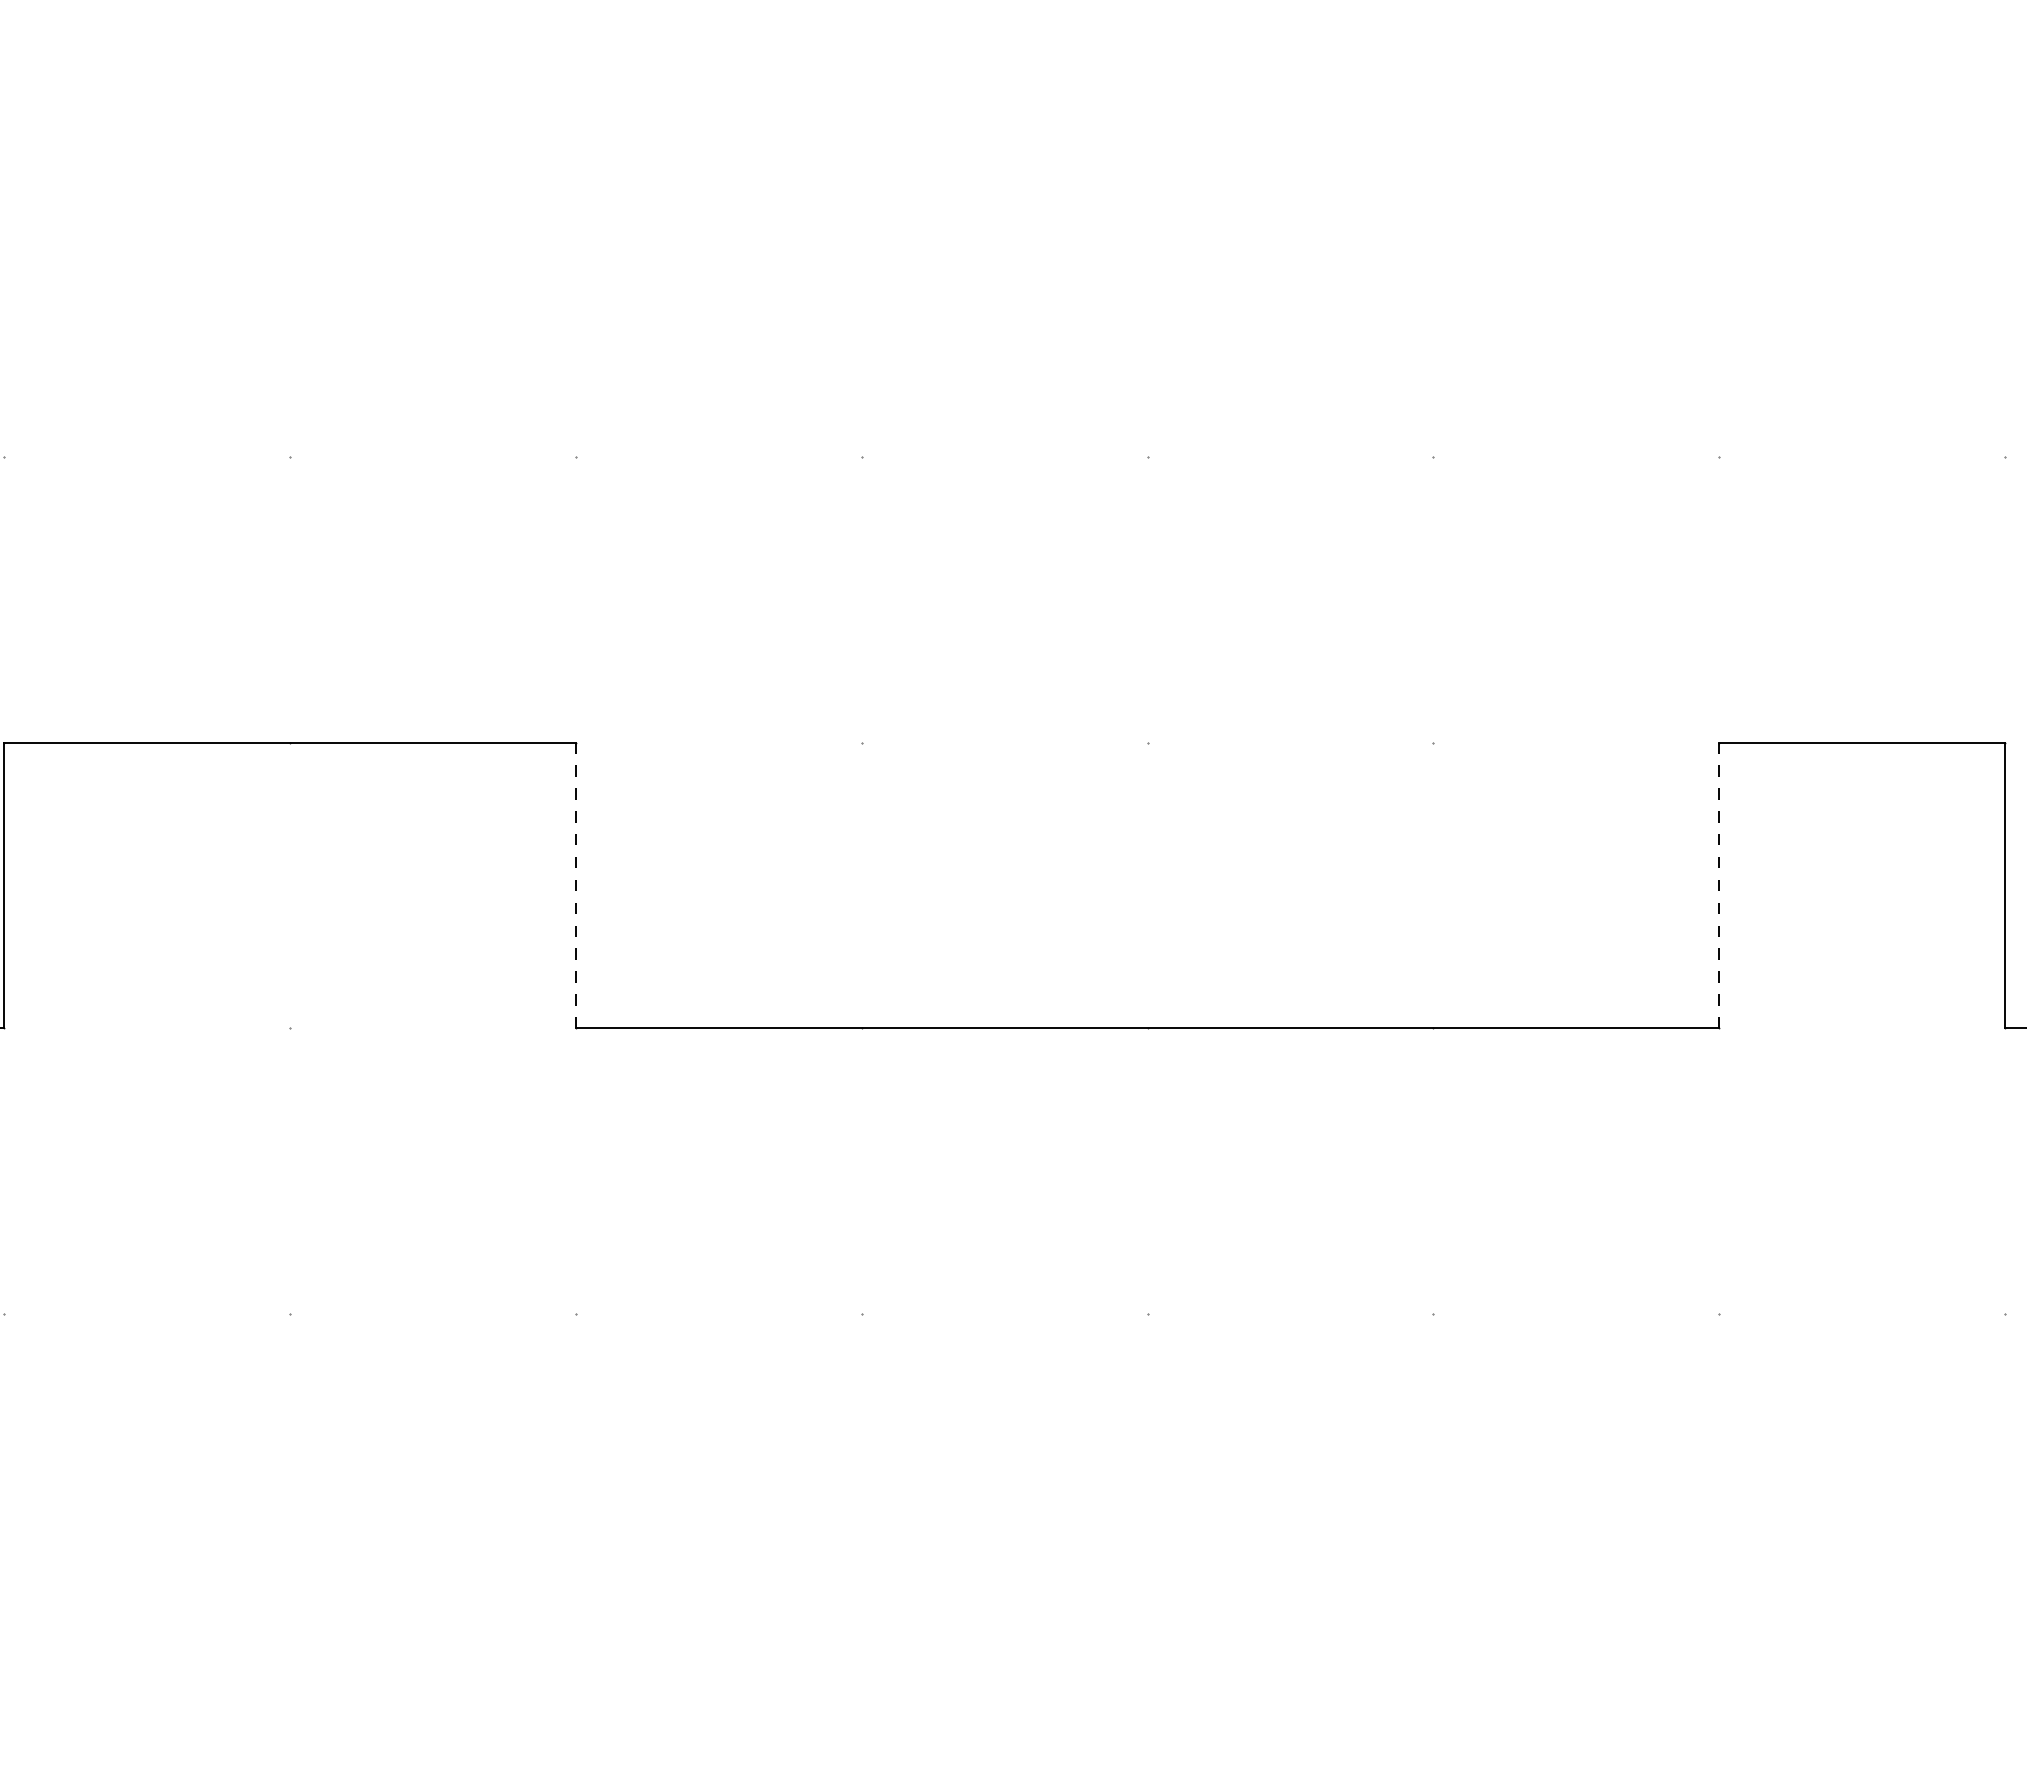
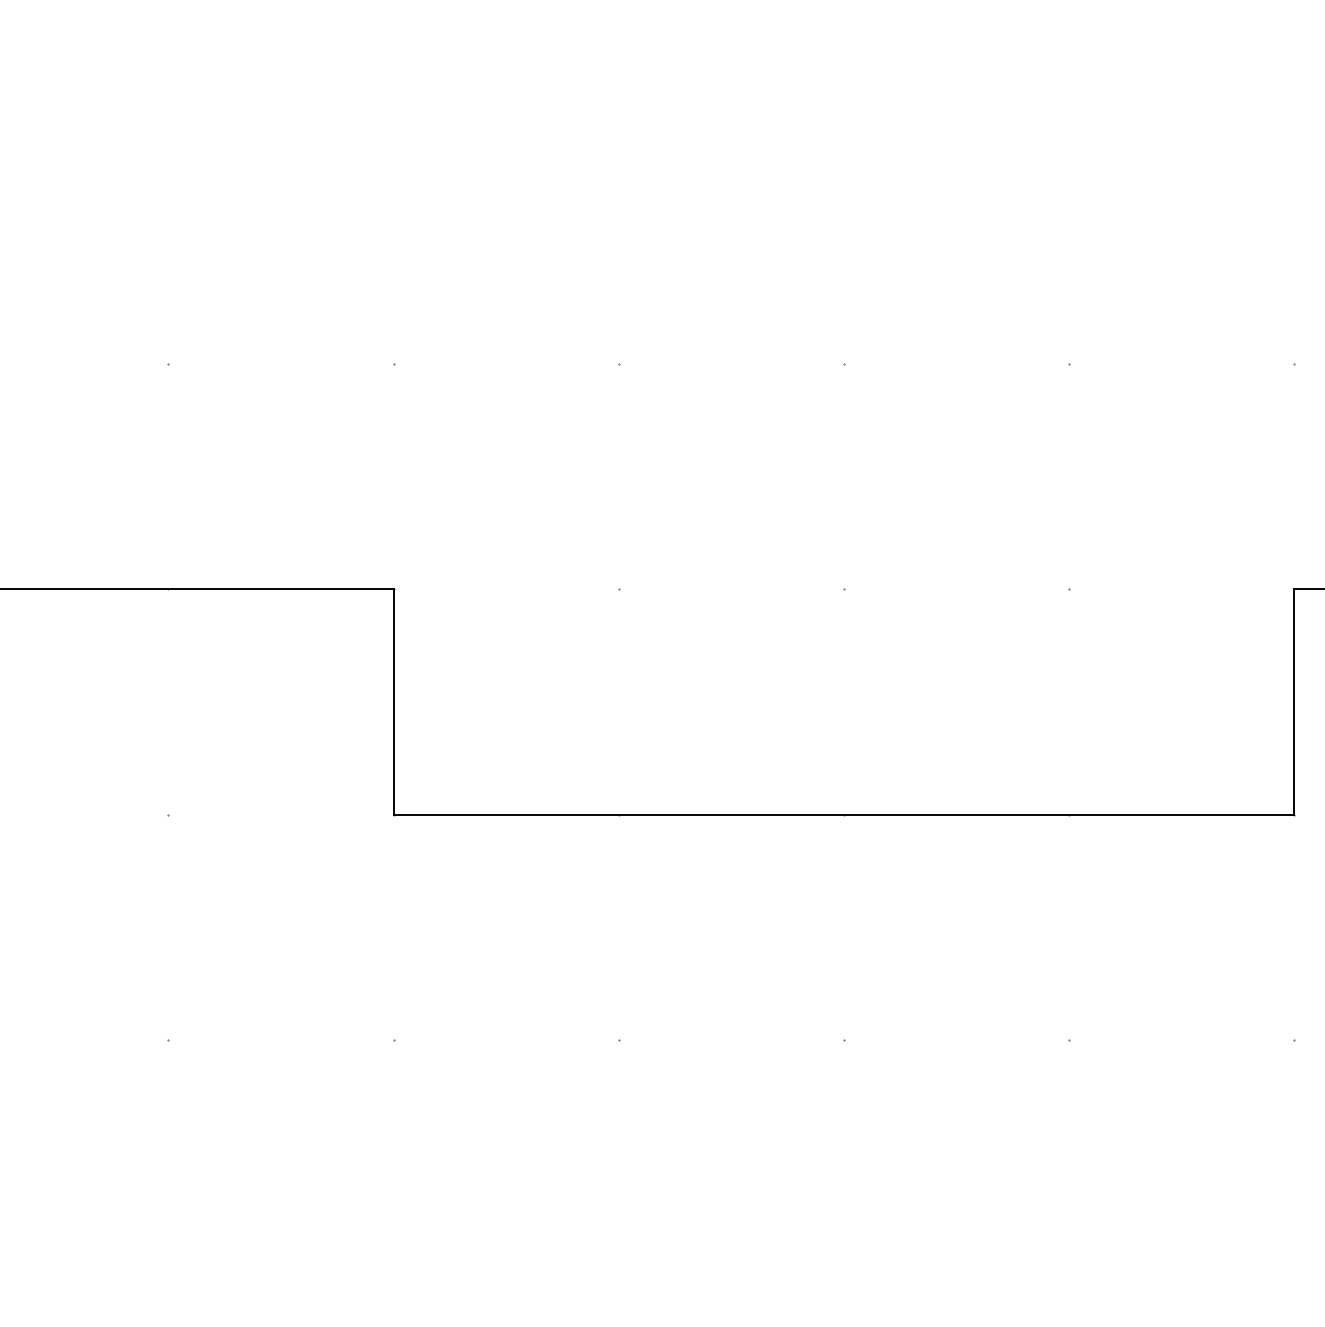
line: (575, 885) -> (393, 702), dashed -> solid
line: (1719, 885) -> (1294, 702), dashed -> solid

